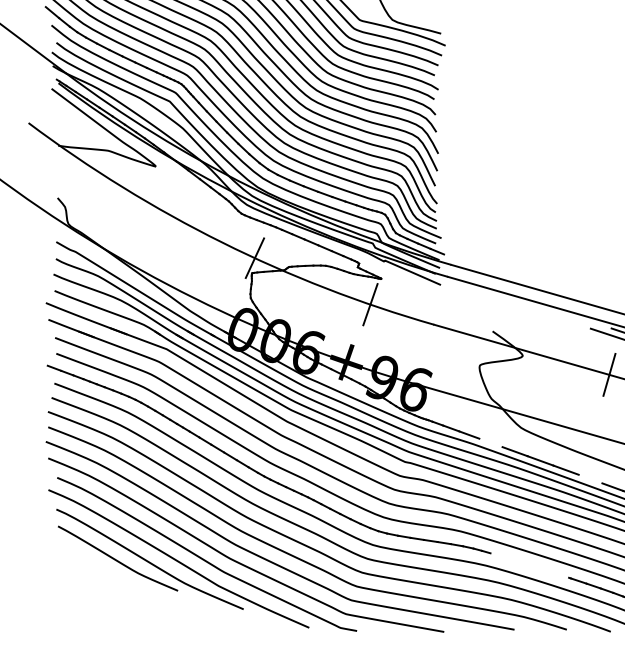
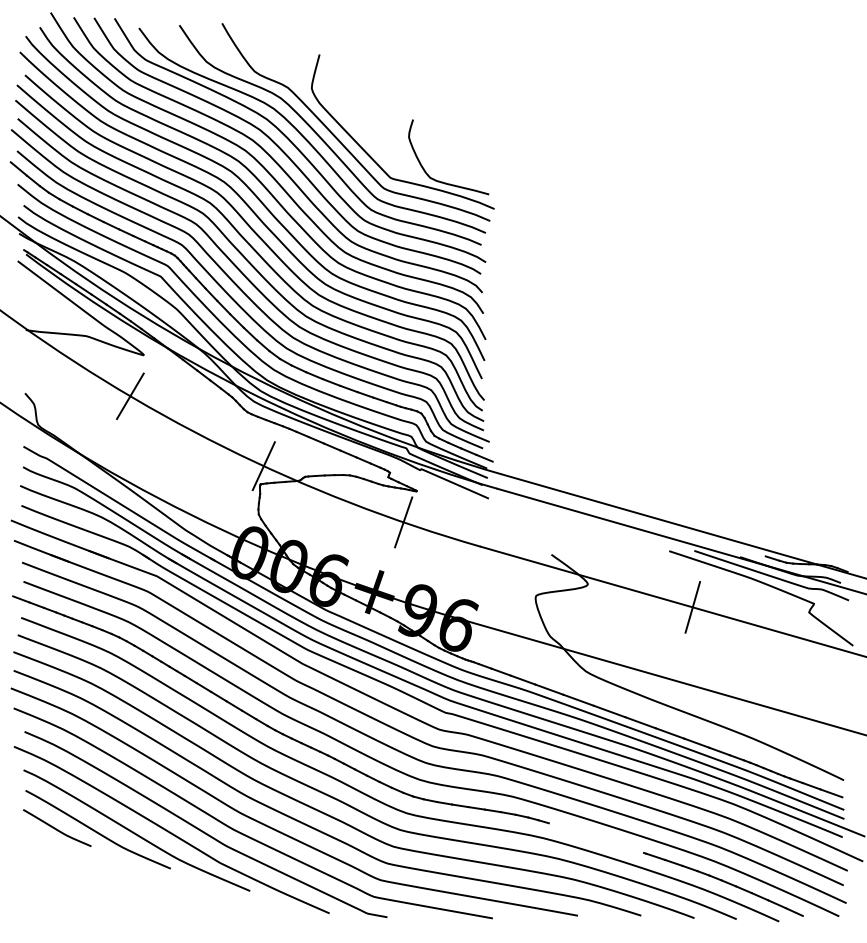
line: (143, 200) -> (129, 396), added
line: (491, 442) -> (549, 689), added
line: (590, 479) -> (669, 733), added
curve: (83, 557) -> (56, 828), added

